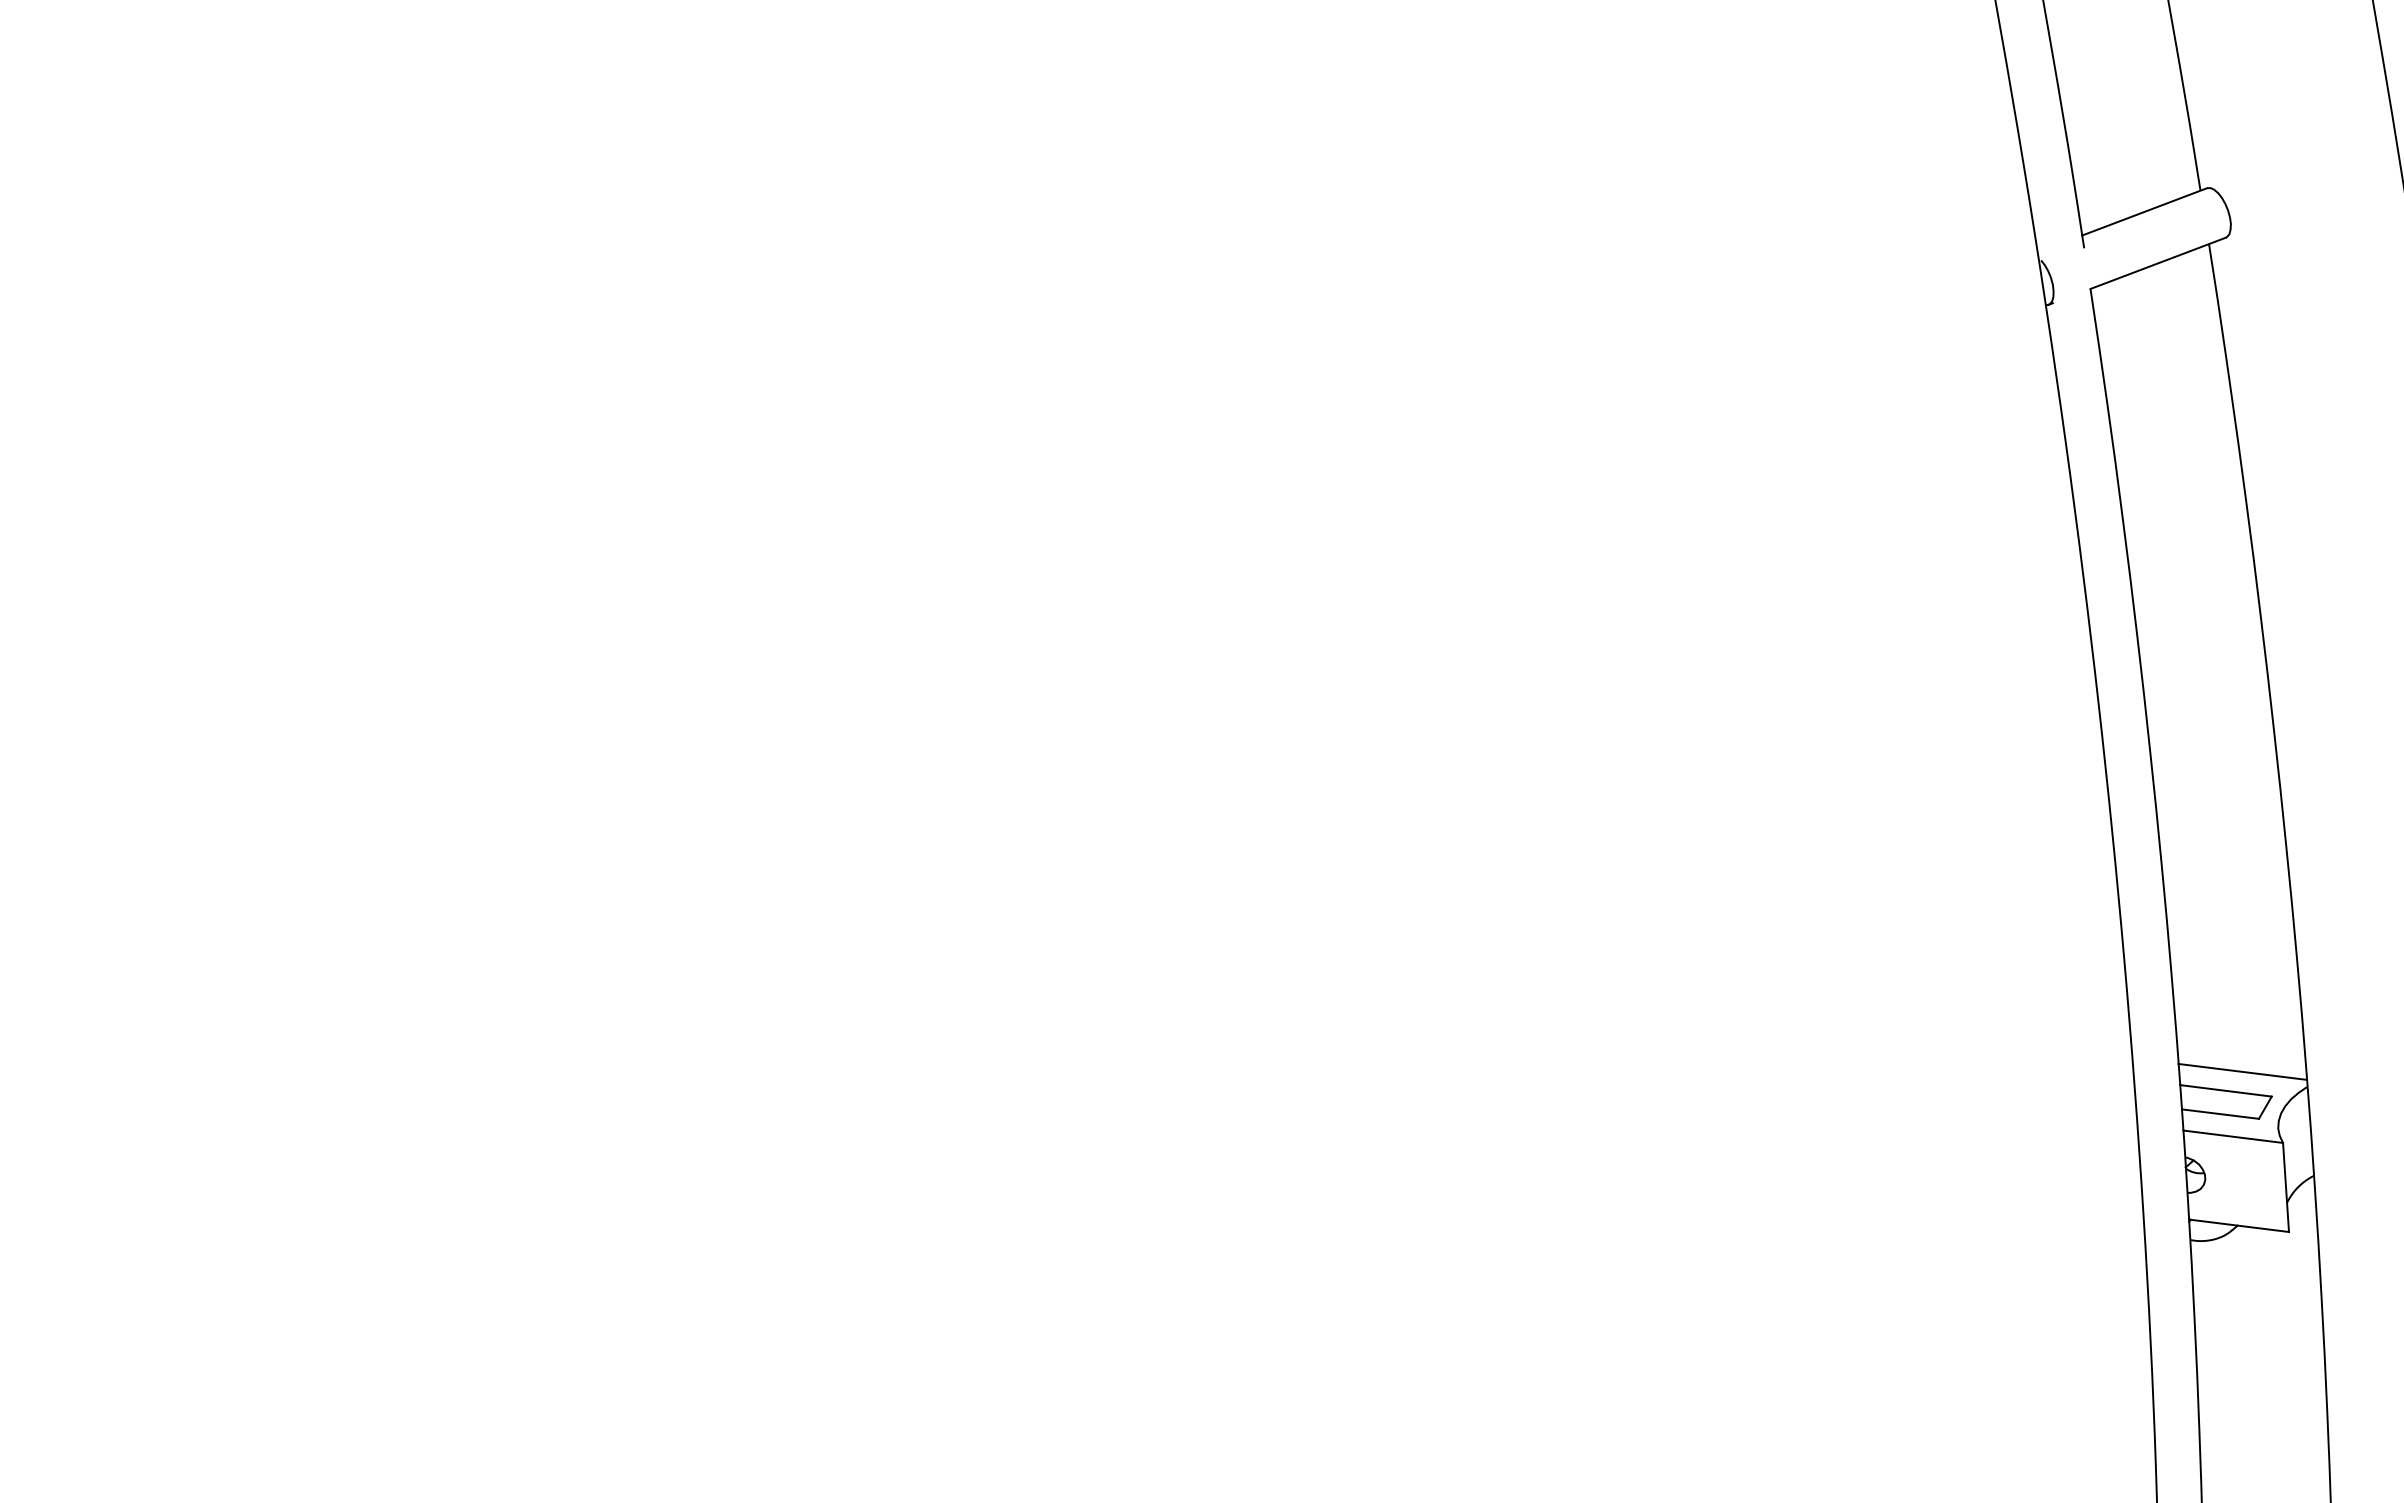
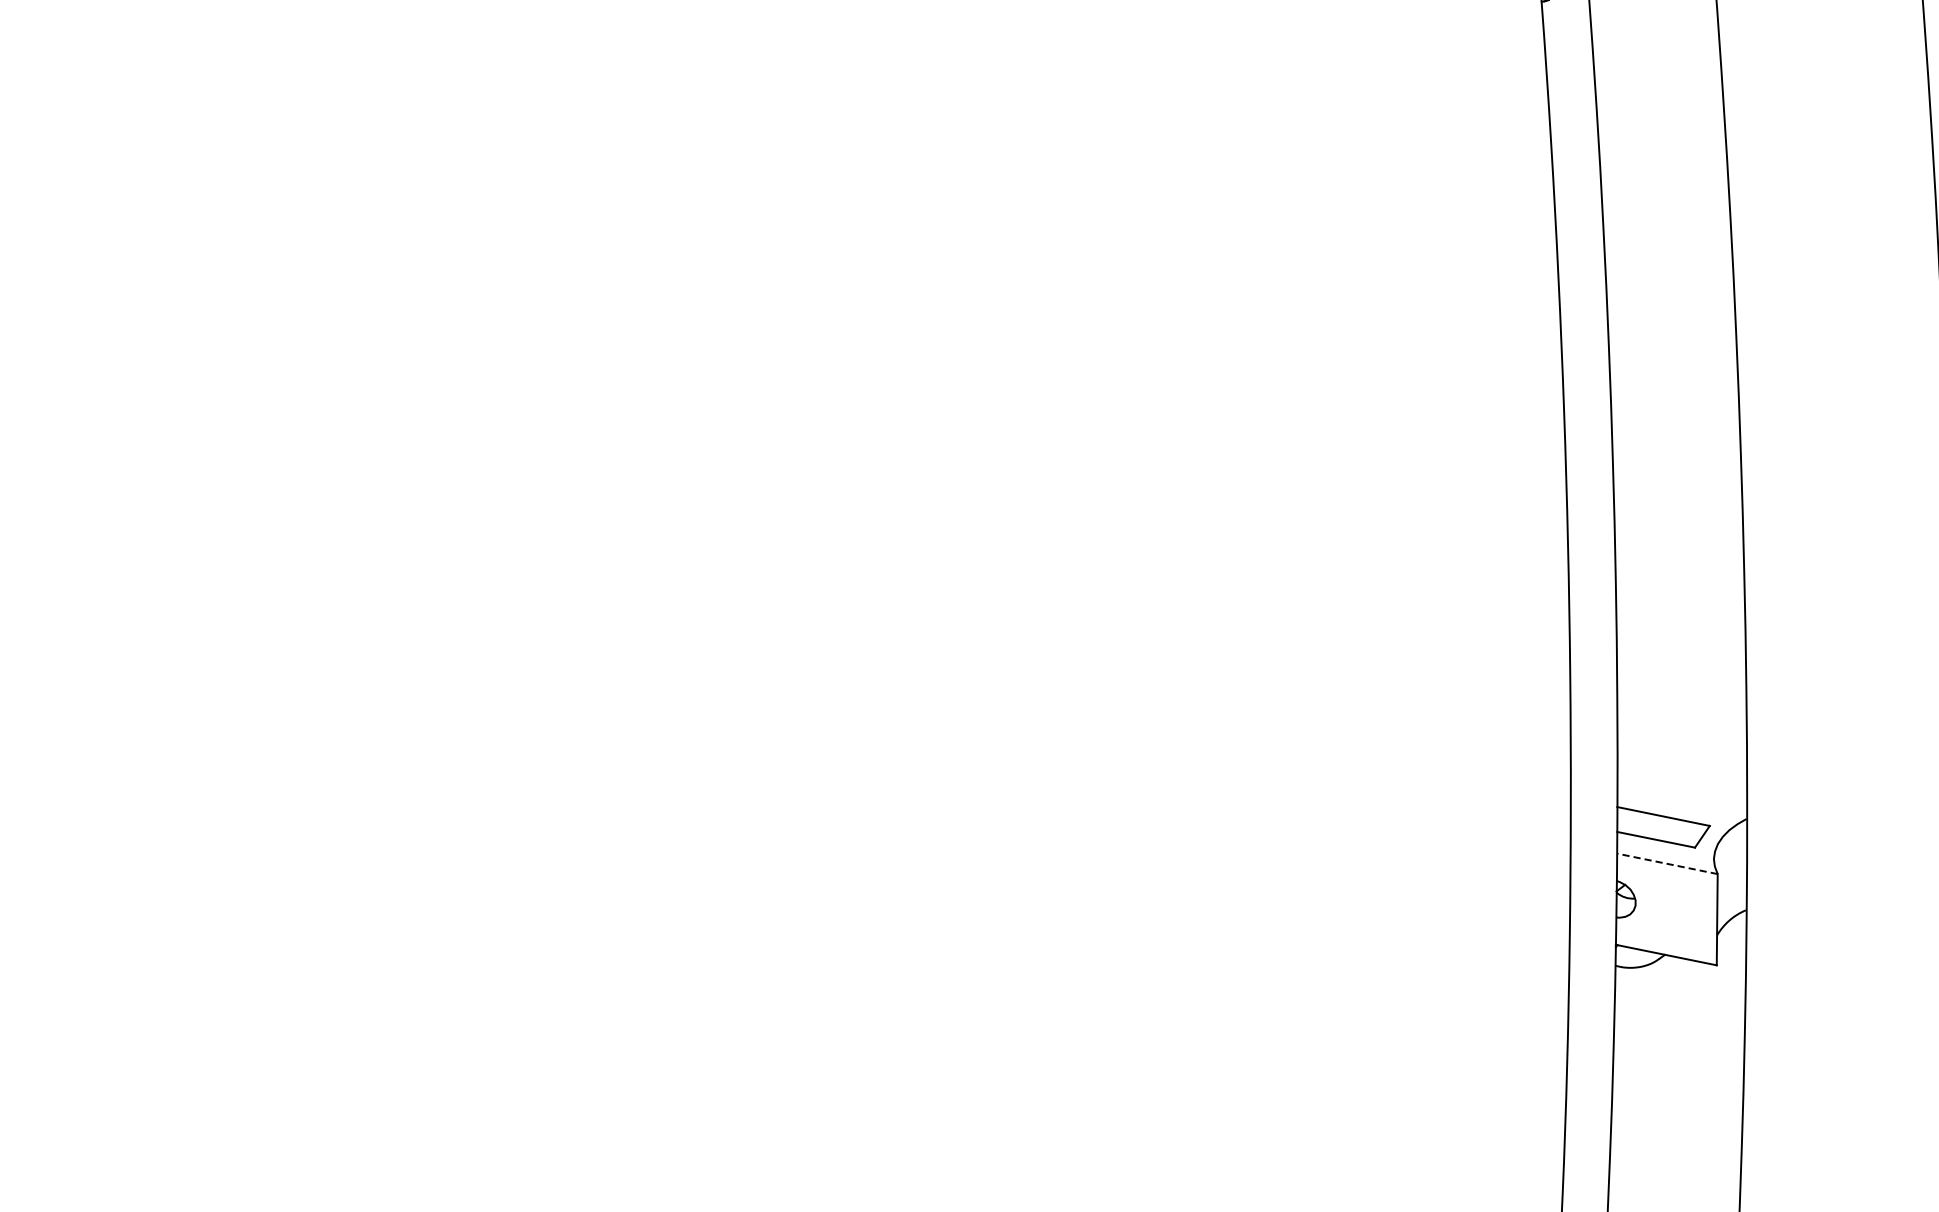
line: (2242, 1071) -> (1681, 798), removed
line: (2232, 1136) -> (1666, 863), solid -> dashed

